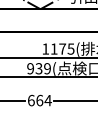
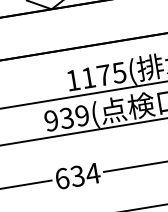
text: (39, 100) -> (77, 176), 664 -> 634

